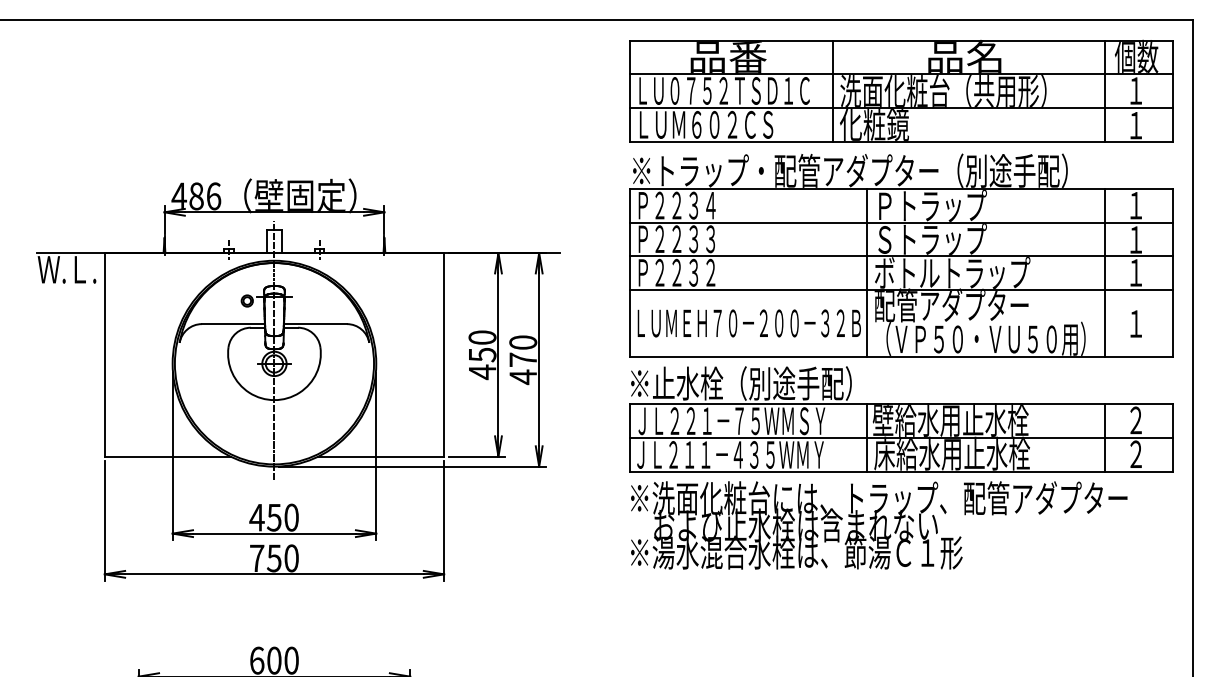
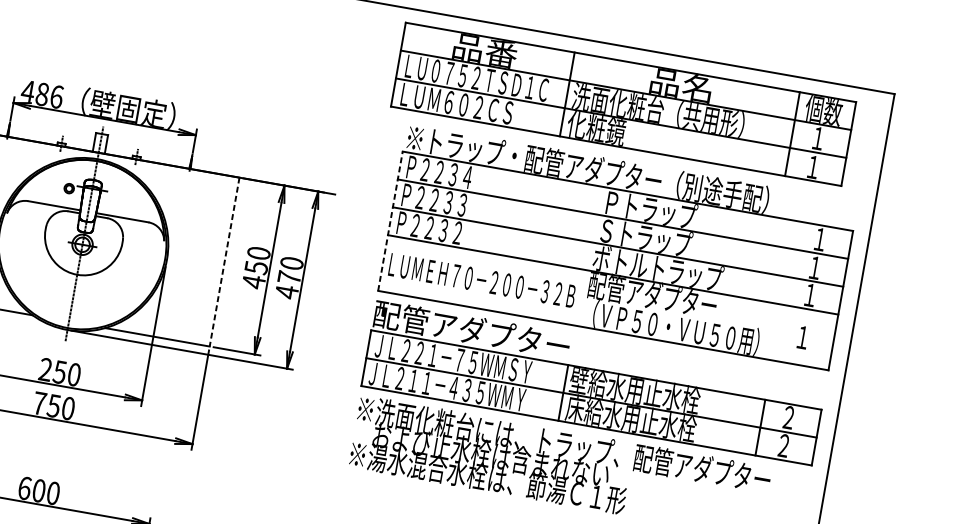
part: (901, 90) -> (623, 103), moved
line: (629, 272) -> (390, 220), solid -> dashed
line: (867, 272) -> (587, 255), removed
line: (1104, 272) -> (784, 290), removed
line: (444, 354) -> (224, 261), solid -> dashed
text: (747, 383) -> (471, 330), ※止水栓（別途手配） -> 配管アダプター
text: (256, 517) -> (45, 369), 450 -> 250

